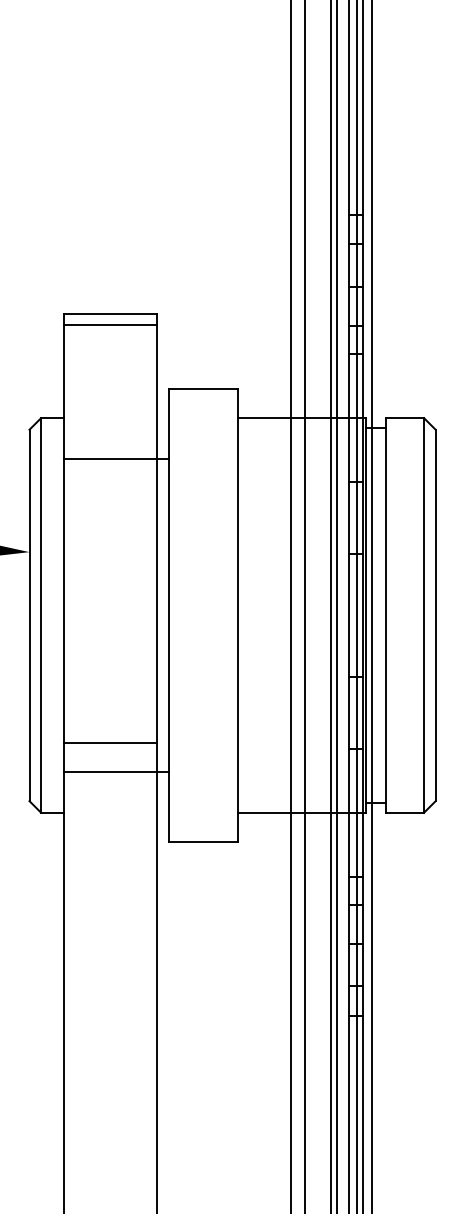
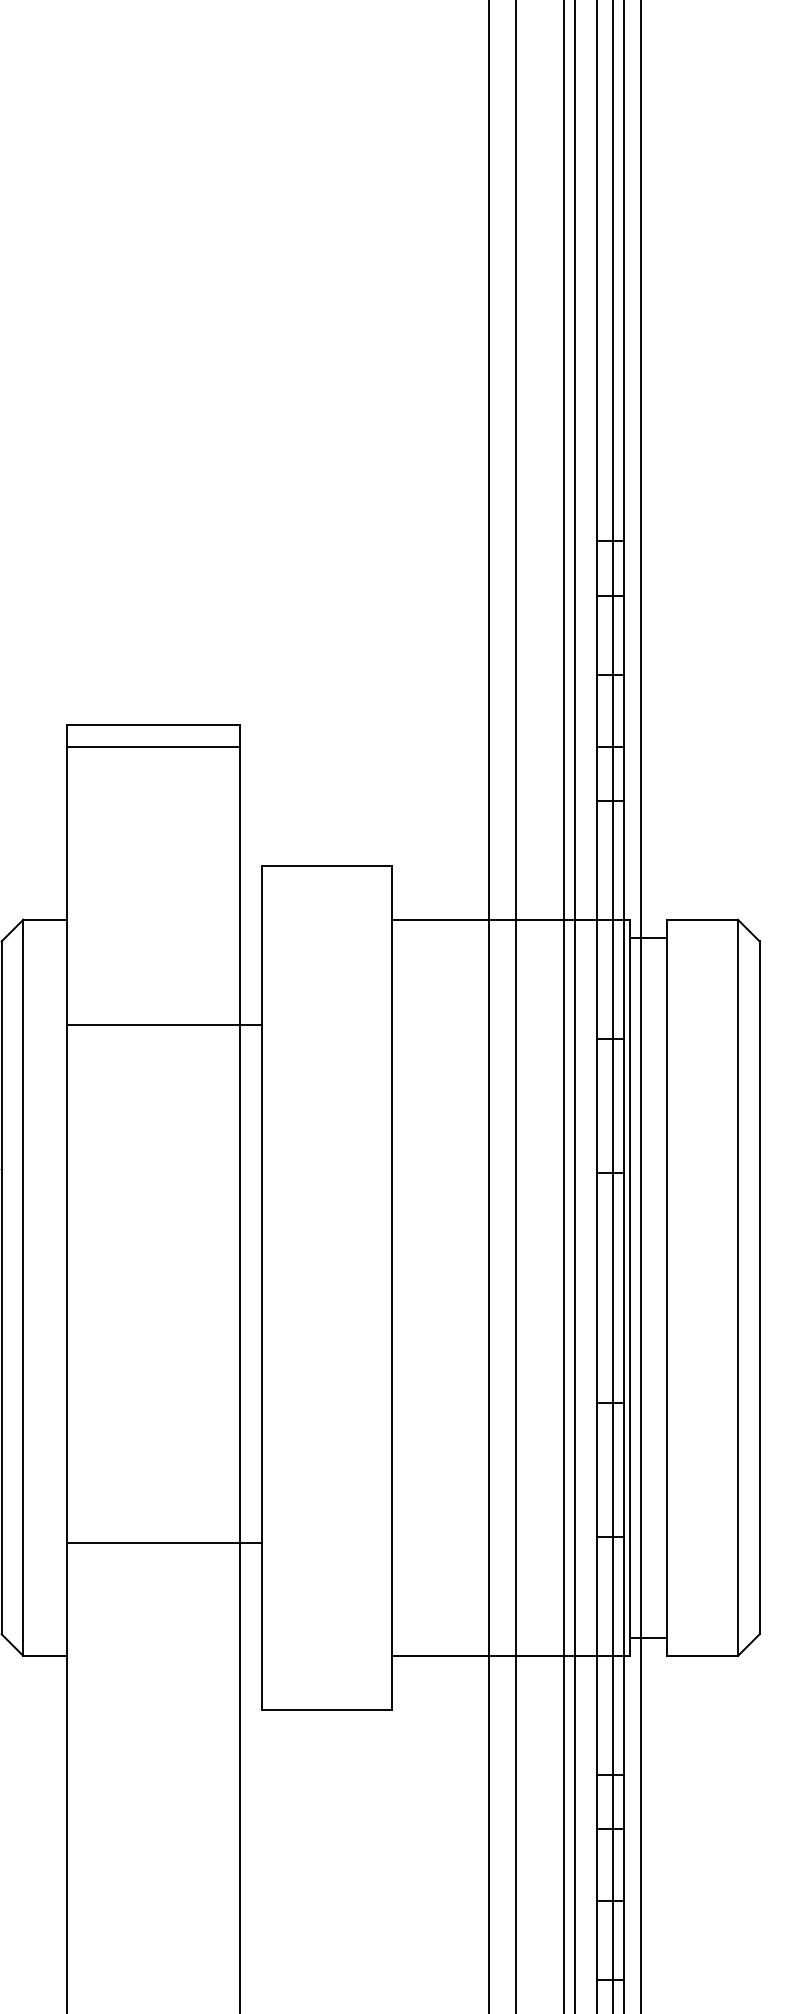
line: (116, 458) -> (164, 1024), moved
line: (110, 743) -> (152, 1526), removed
line: (116, 772) -> (164, 1543), moved

